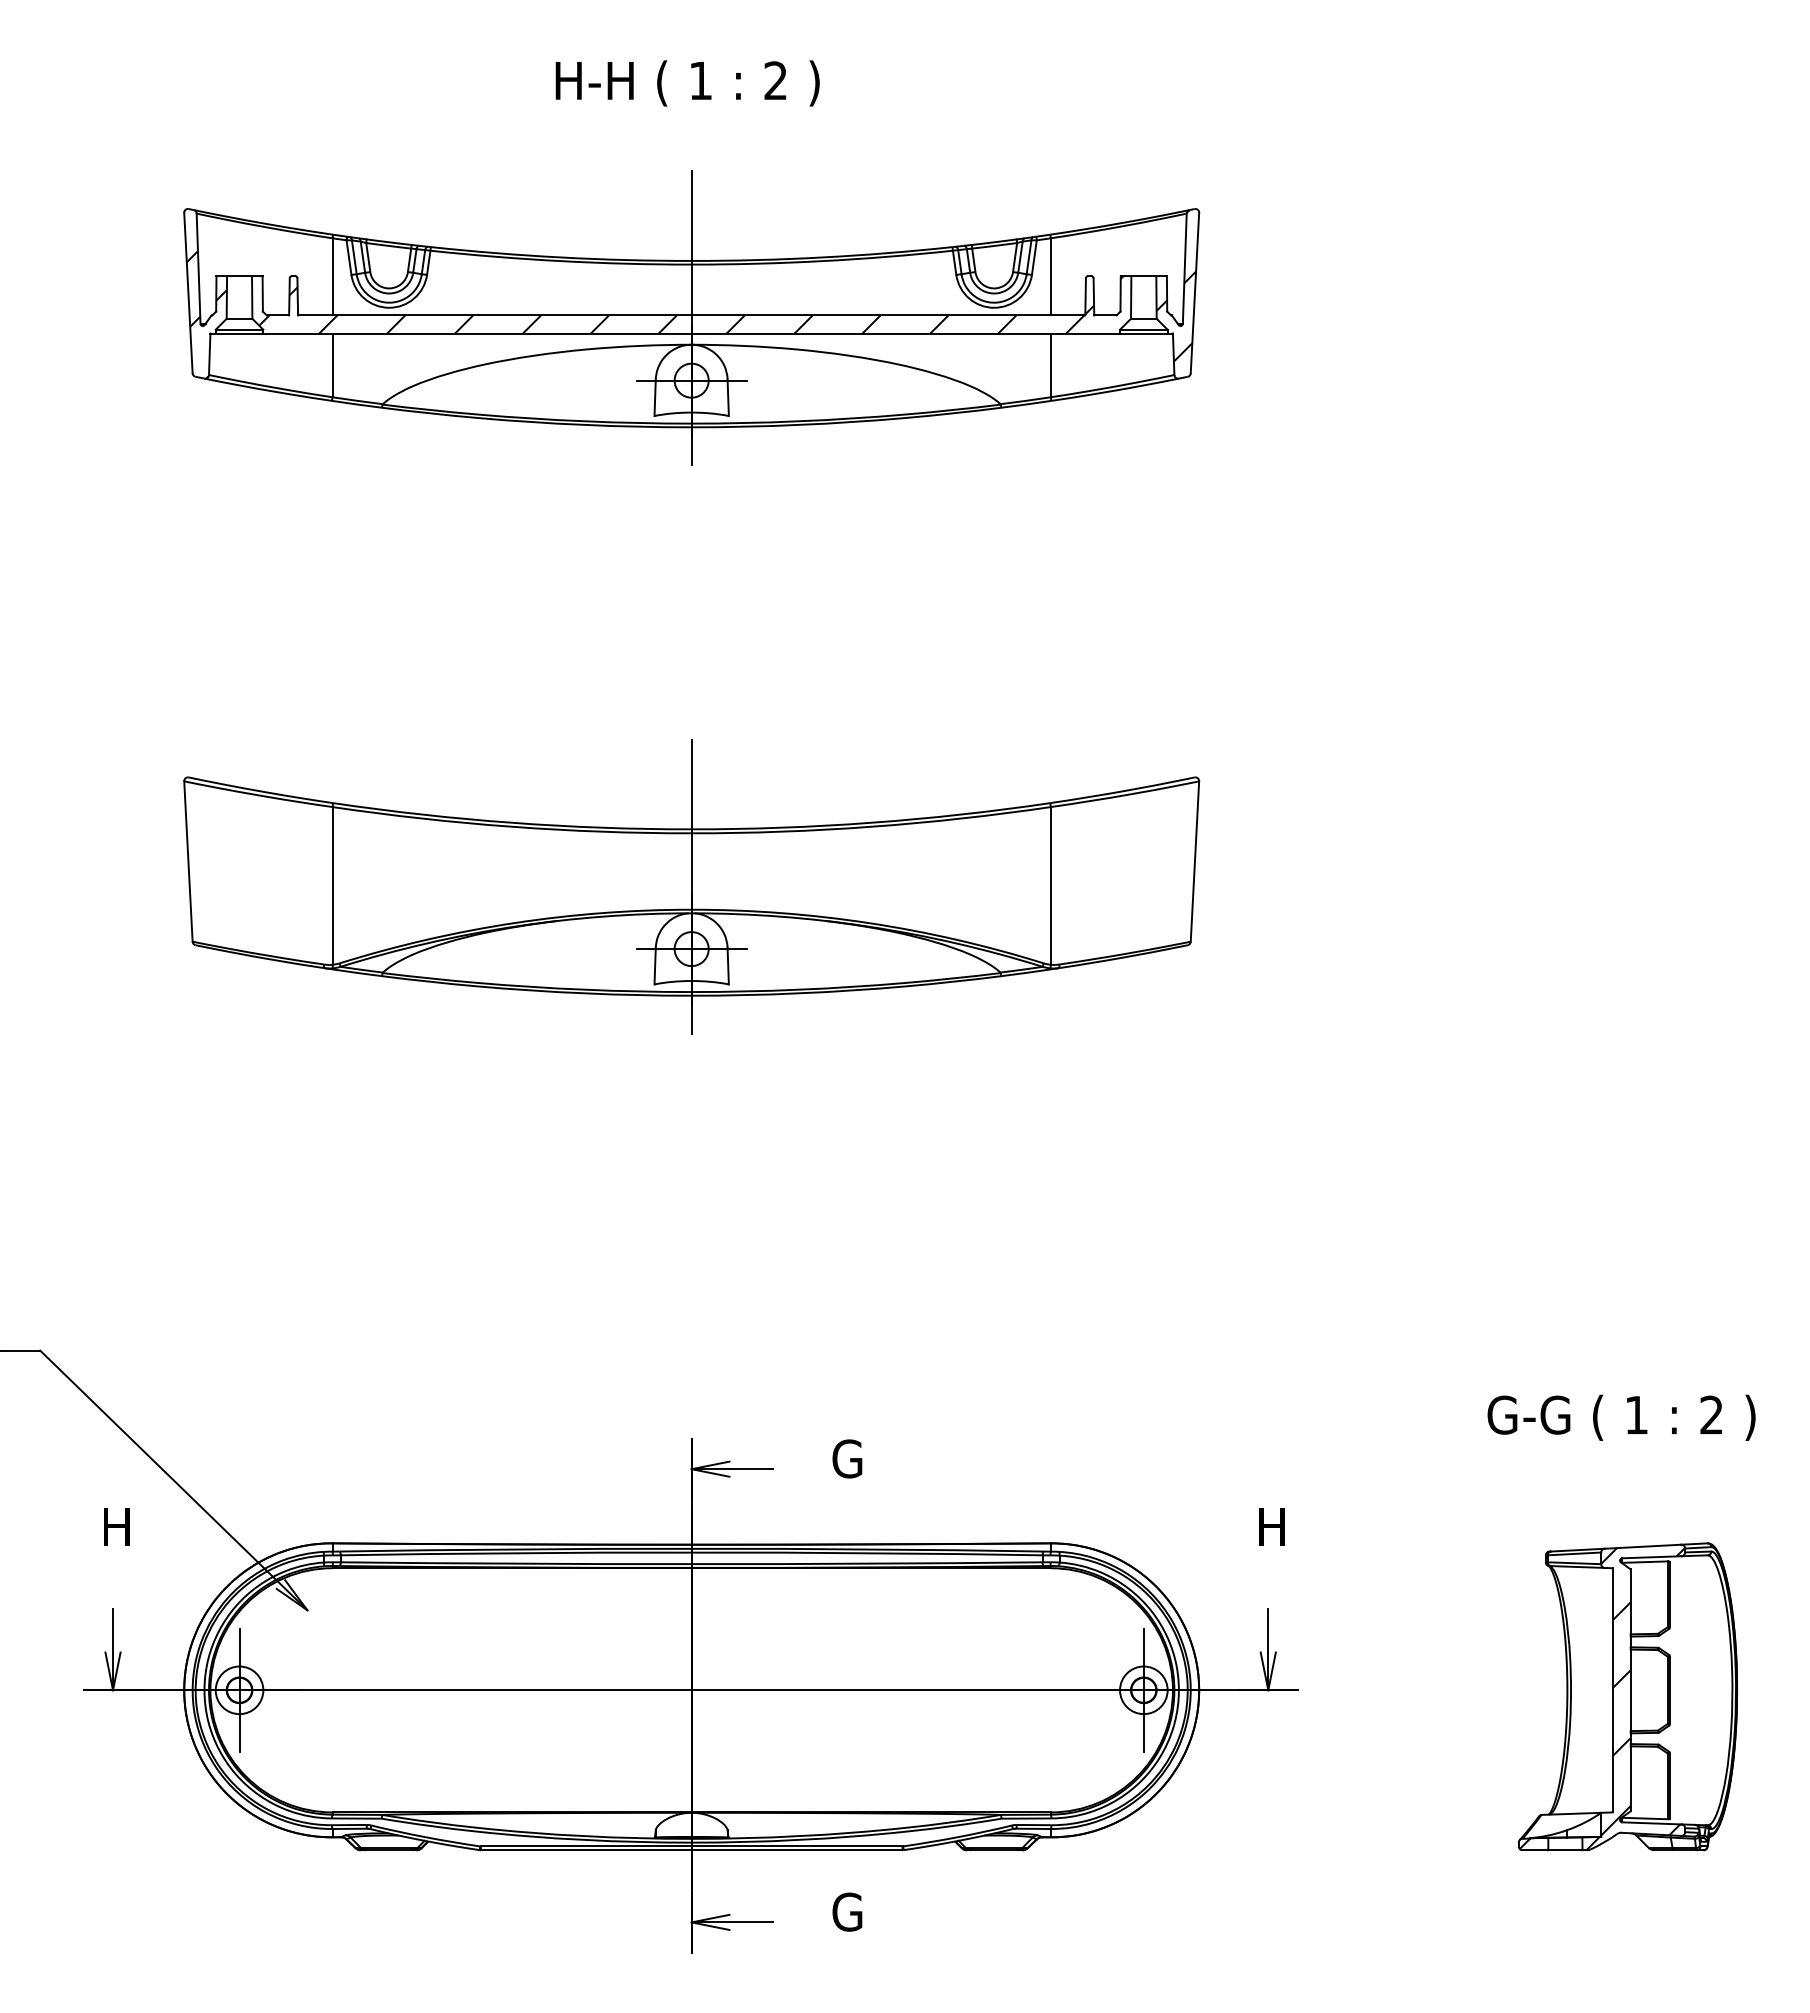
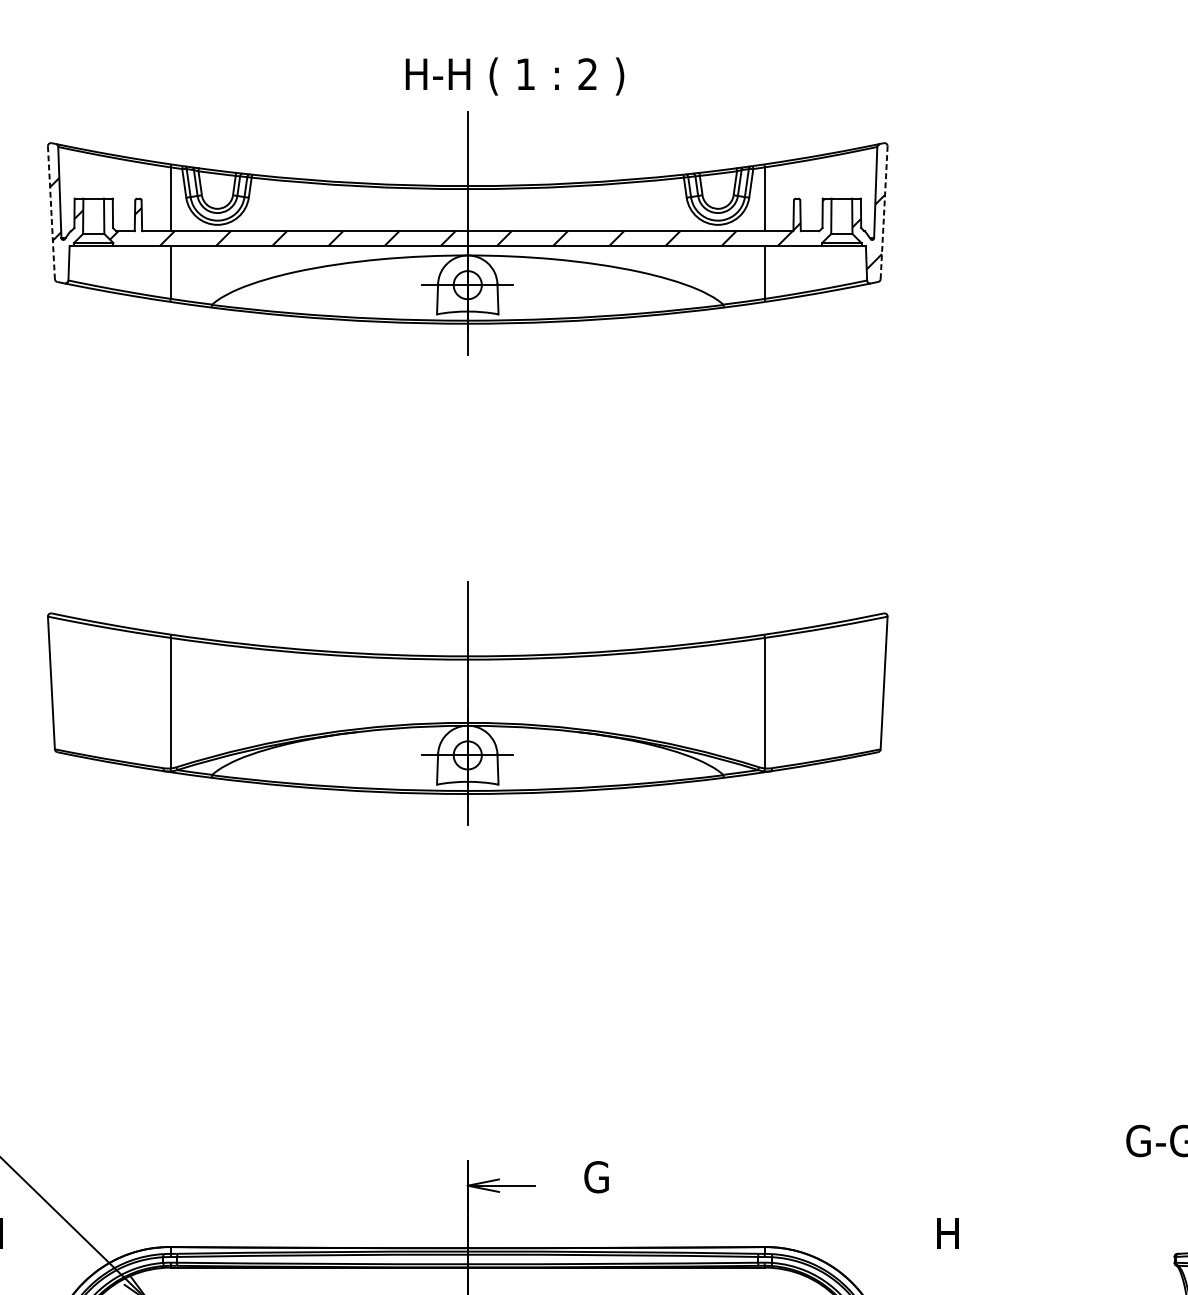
text: (687, 83) -> (514, 76), moved
line: (1194, 292) -> (883, 212), solid -> dashed
line: (188, 293) -> (51, 213), solid -> dashed

